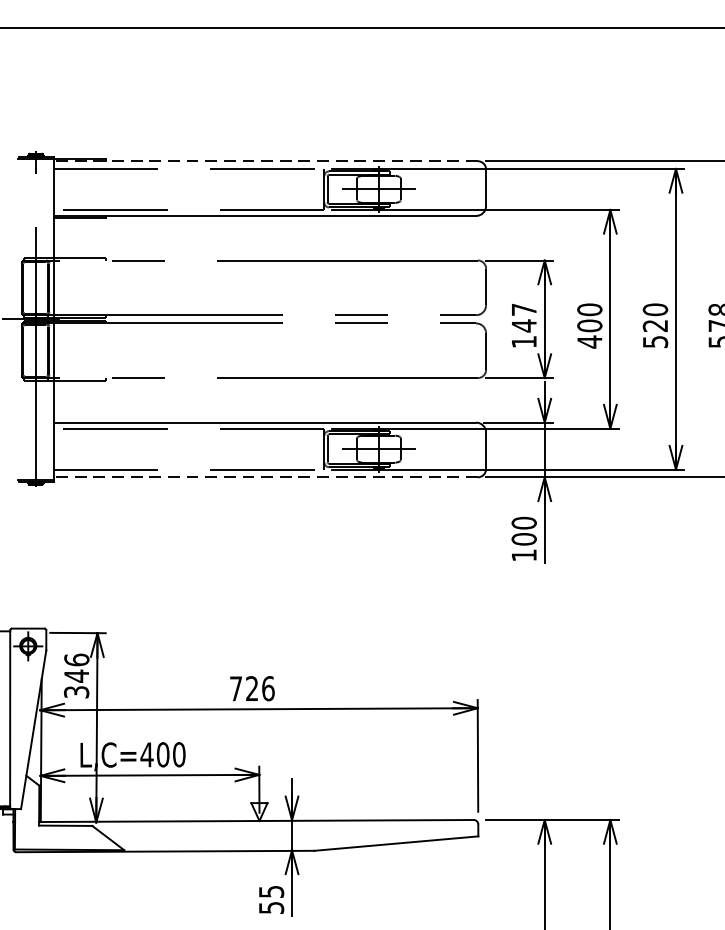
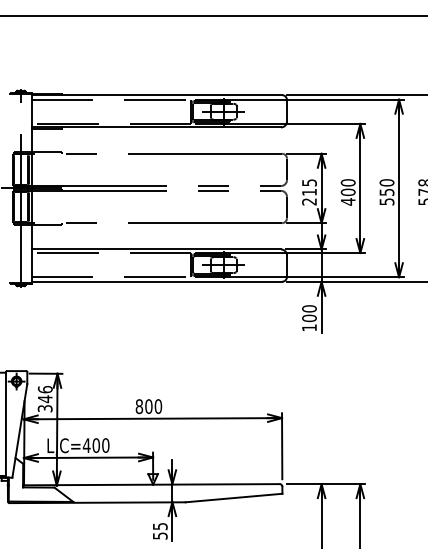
line: (265, 161) -> (156, 95), dashed -> solid
text: (524, 326) -> (309, 192), 147 -> 215
text: (654, 326) -> (386, 192), 520 -> 550
line: (265, 476) -> (156, 281), dashed -> solid
text: (251, 688) -> (148, 406), 726 -> 800

